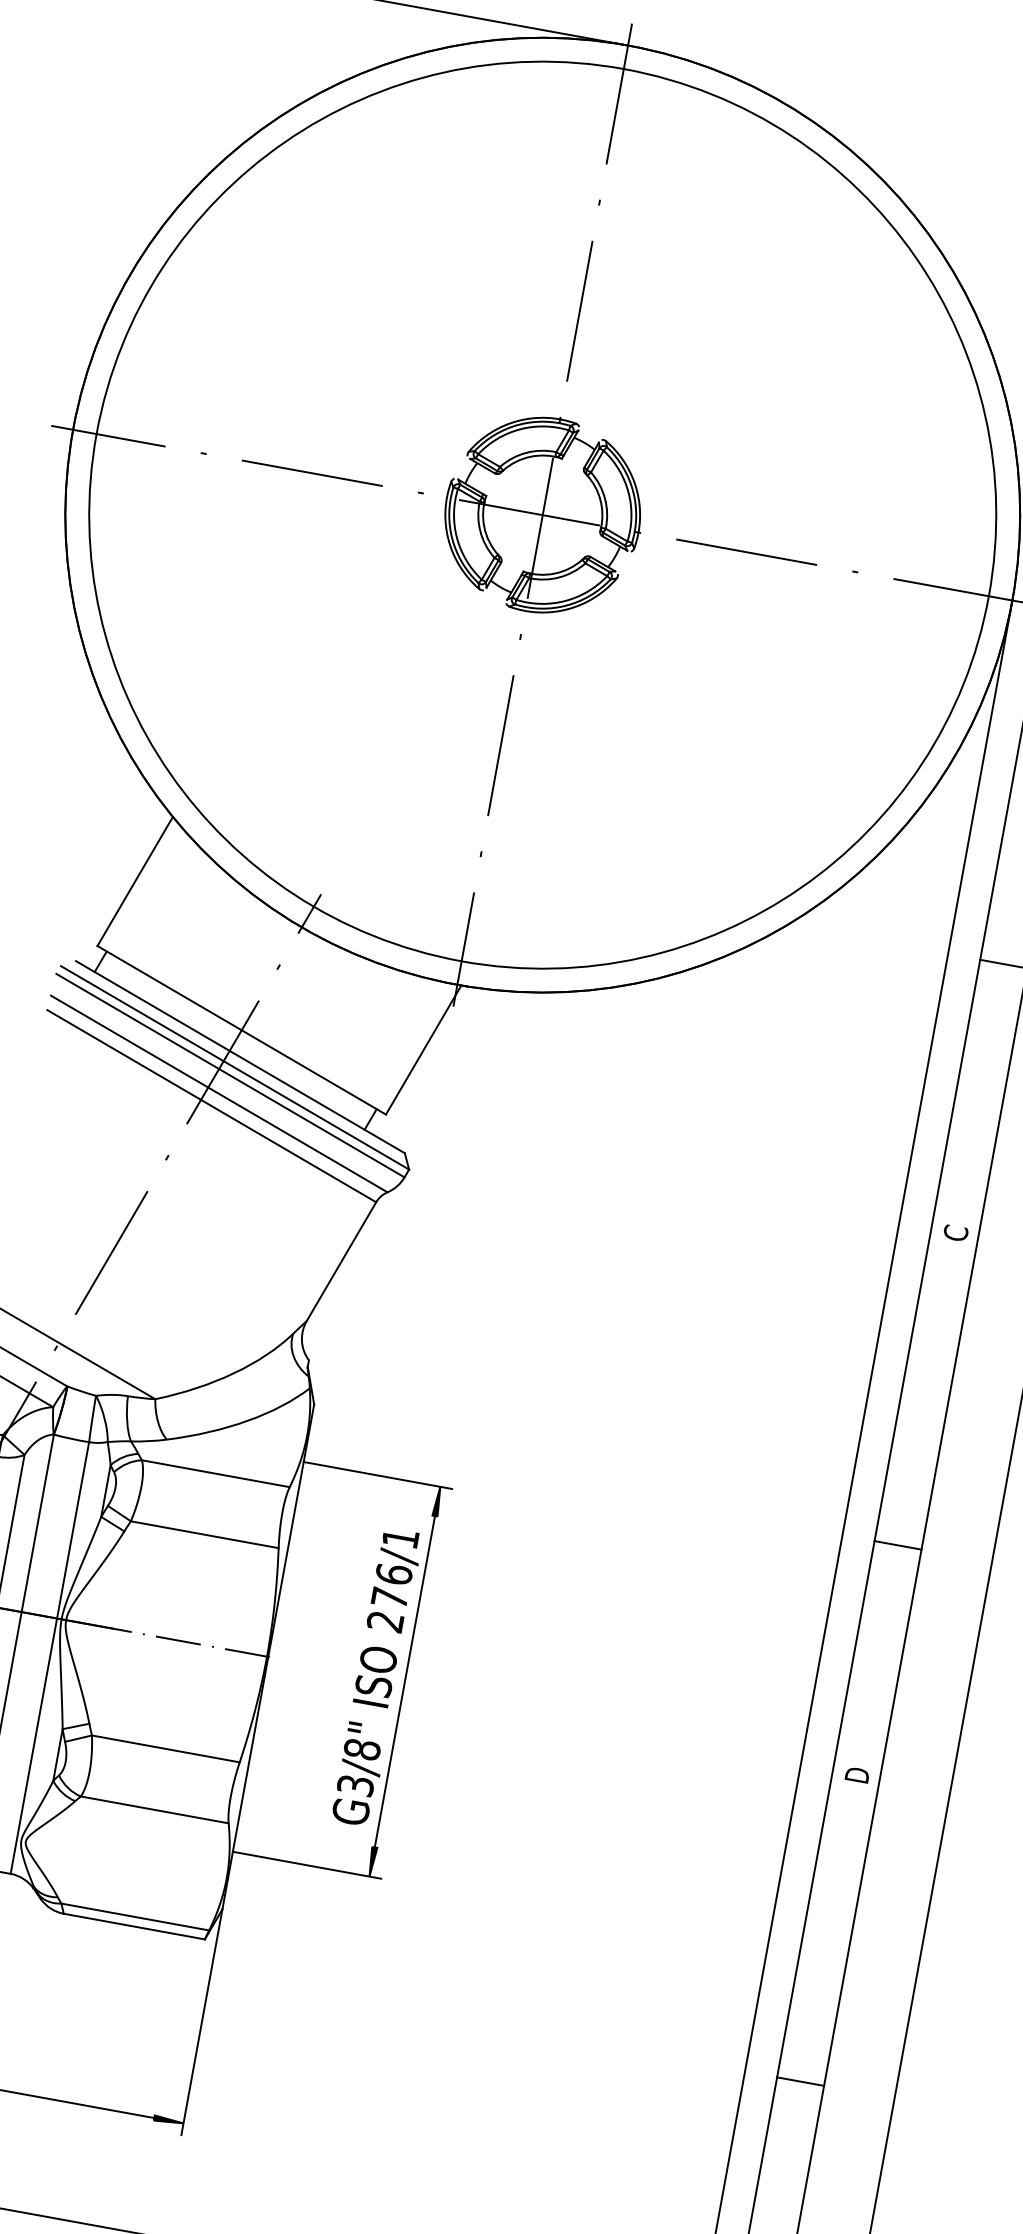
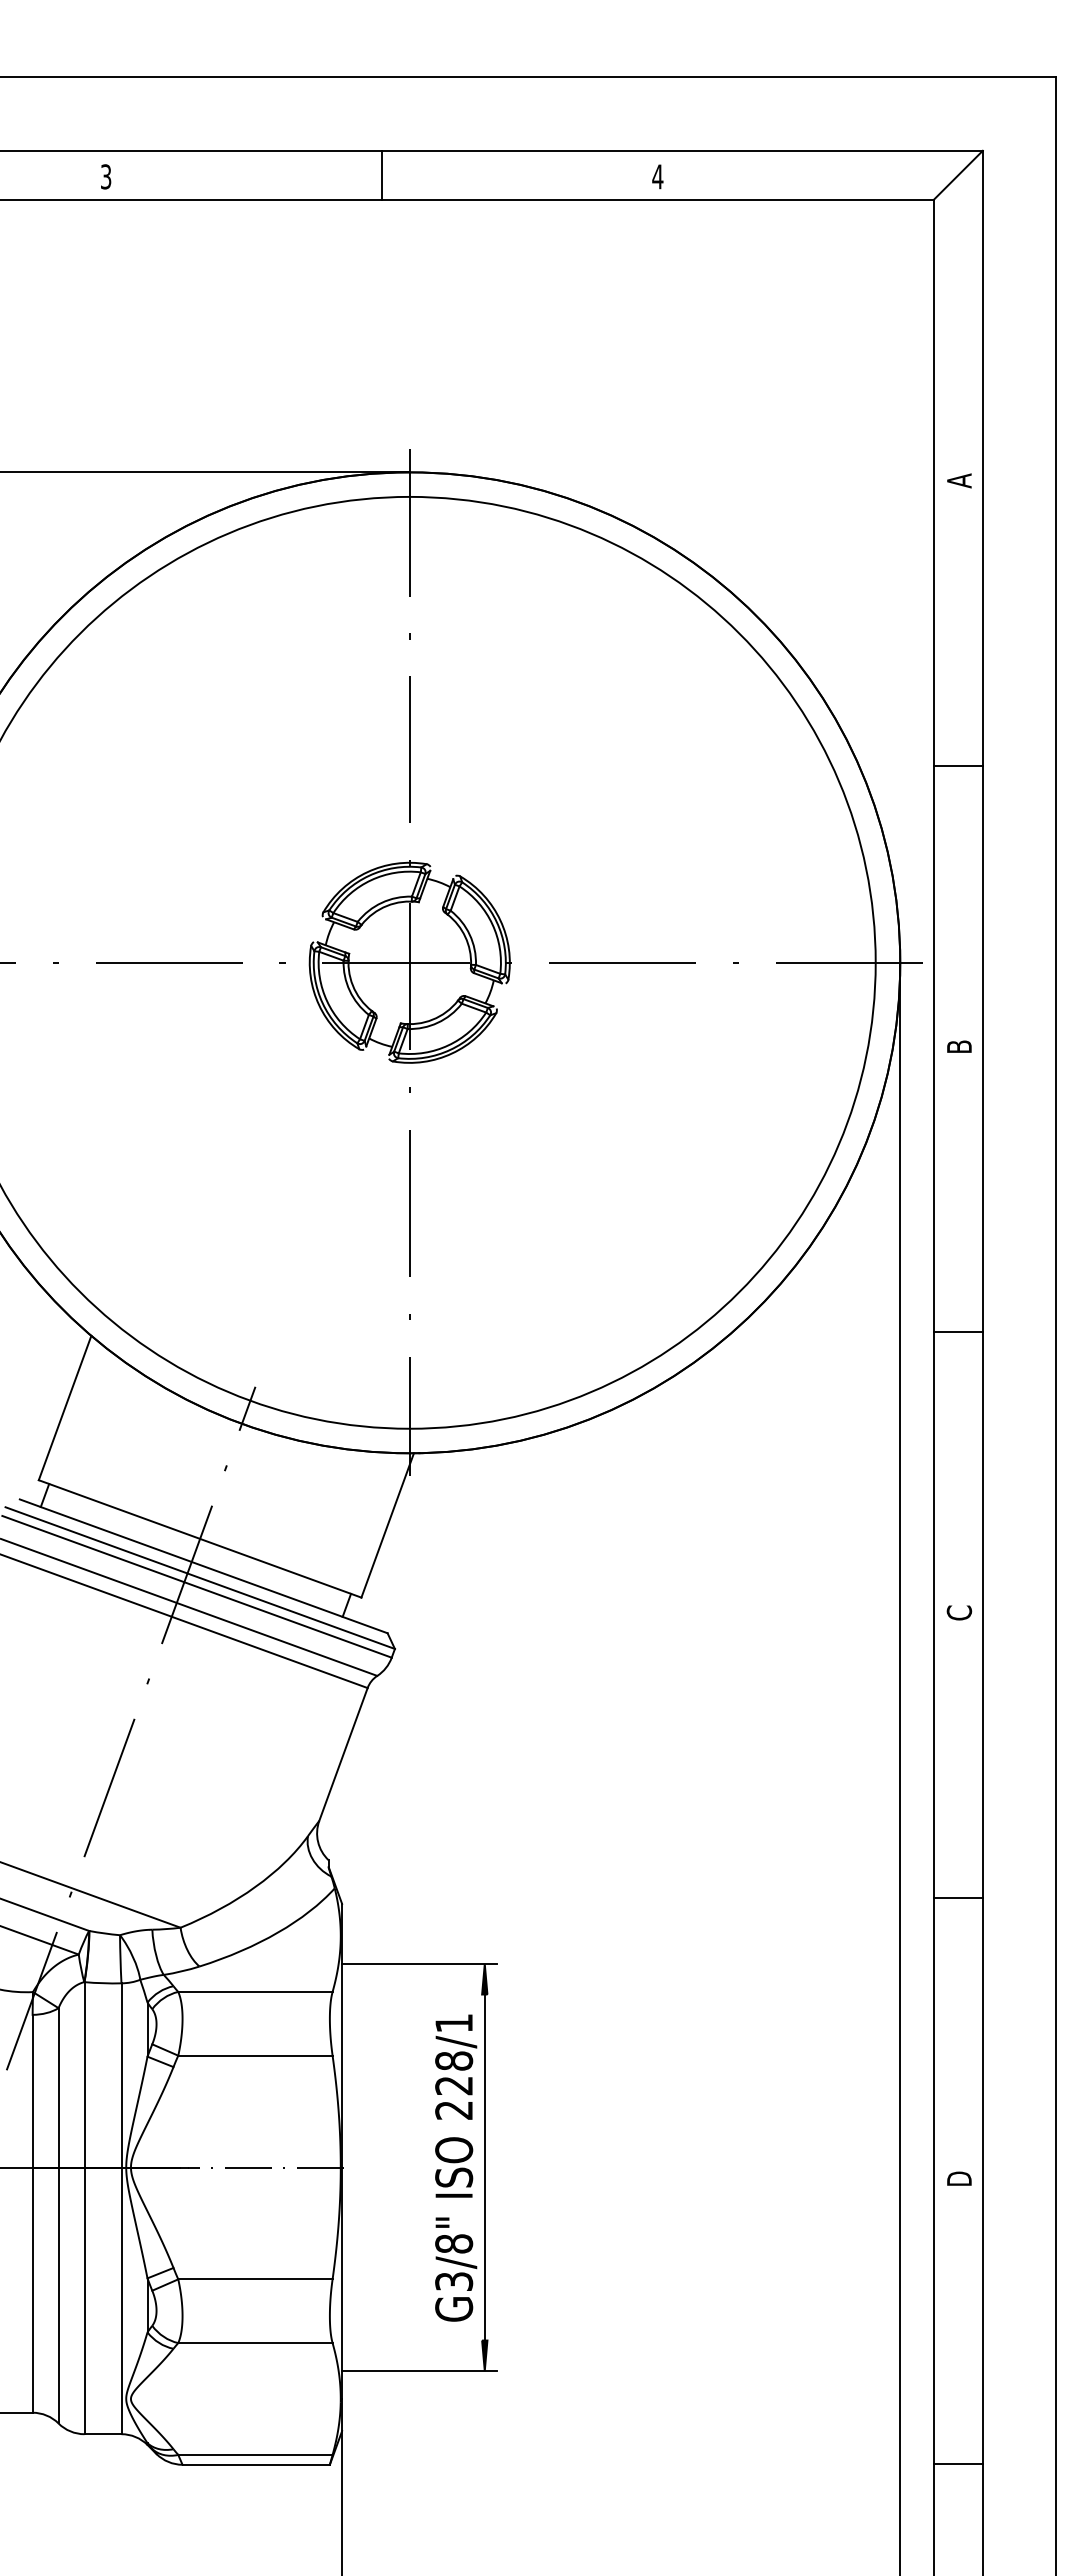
line: (897, 1545) -> (957, 1898), moved
text: (392, 1586) -> (454, 2073), 276/1 -> 228/1
line: (799, 2081) -> (957, 2464), moved

